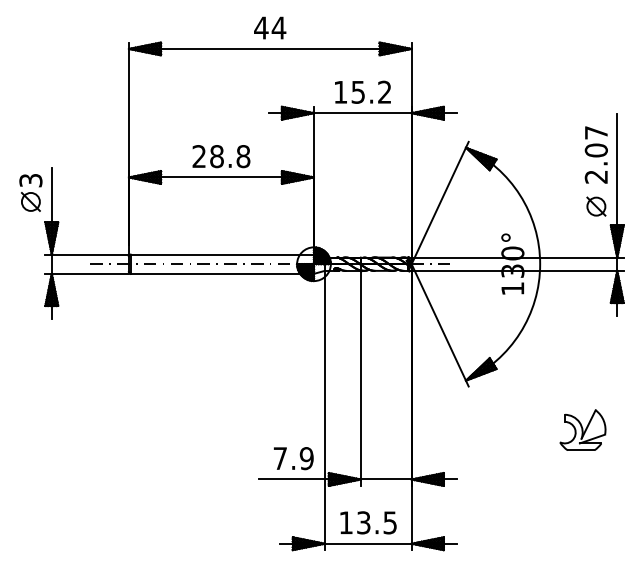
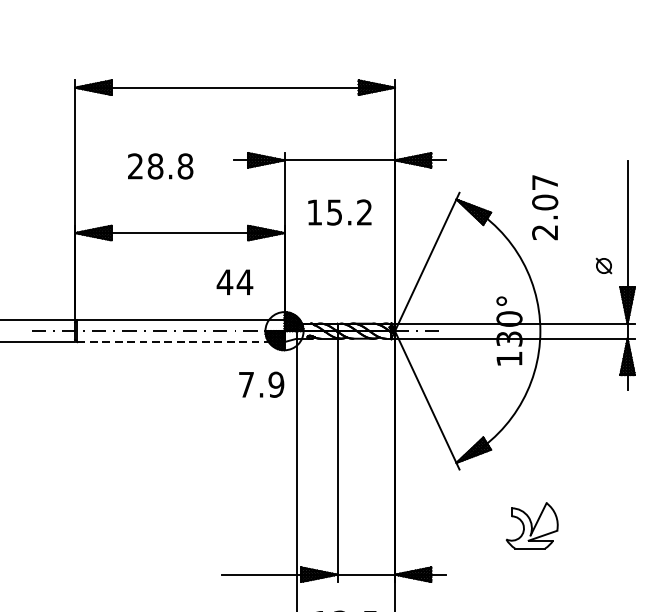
text: (270, 27) -> (235, 281), moved
text: (362, 91) -> (339, 211), moved
text: (595, 154) -> (544, 207), moved
text: (221, 156) -> (160, 166), moved
part: (596, 206) -> (604, 265), size x0.7
line: (222, 273) -> (181, 341), solid -> dashed
part: (582, 429) -> (531, 524), moved
text: (293, 458) -> (261, 384), moved

